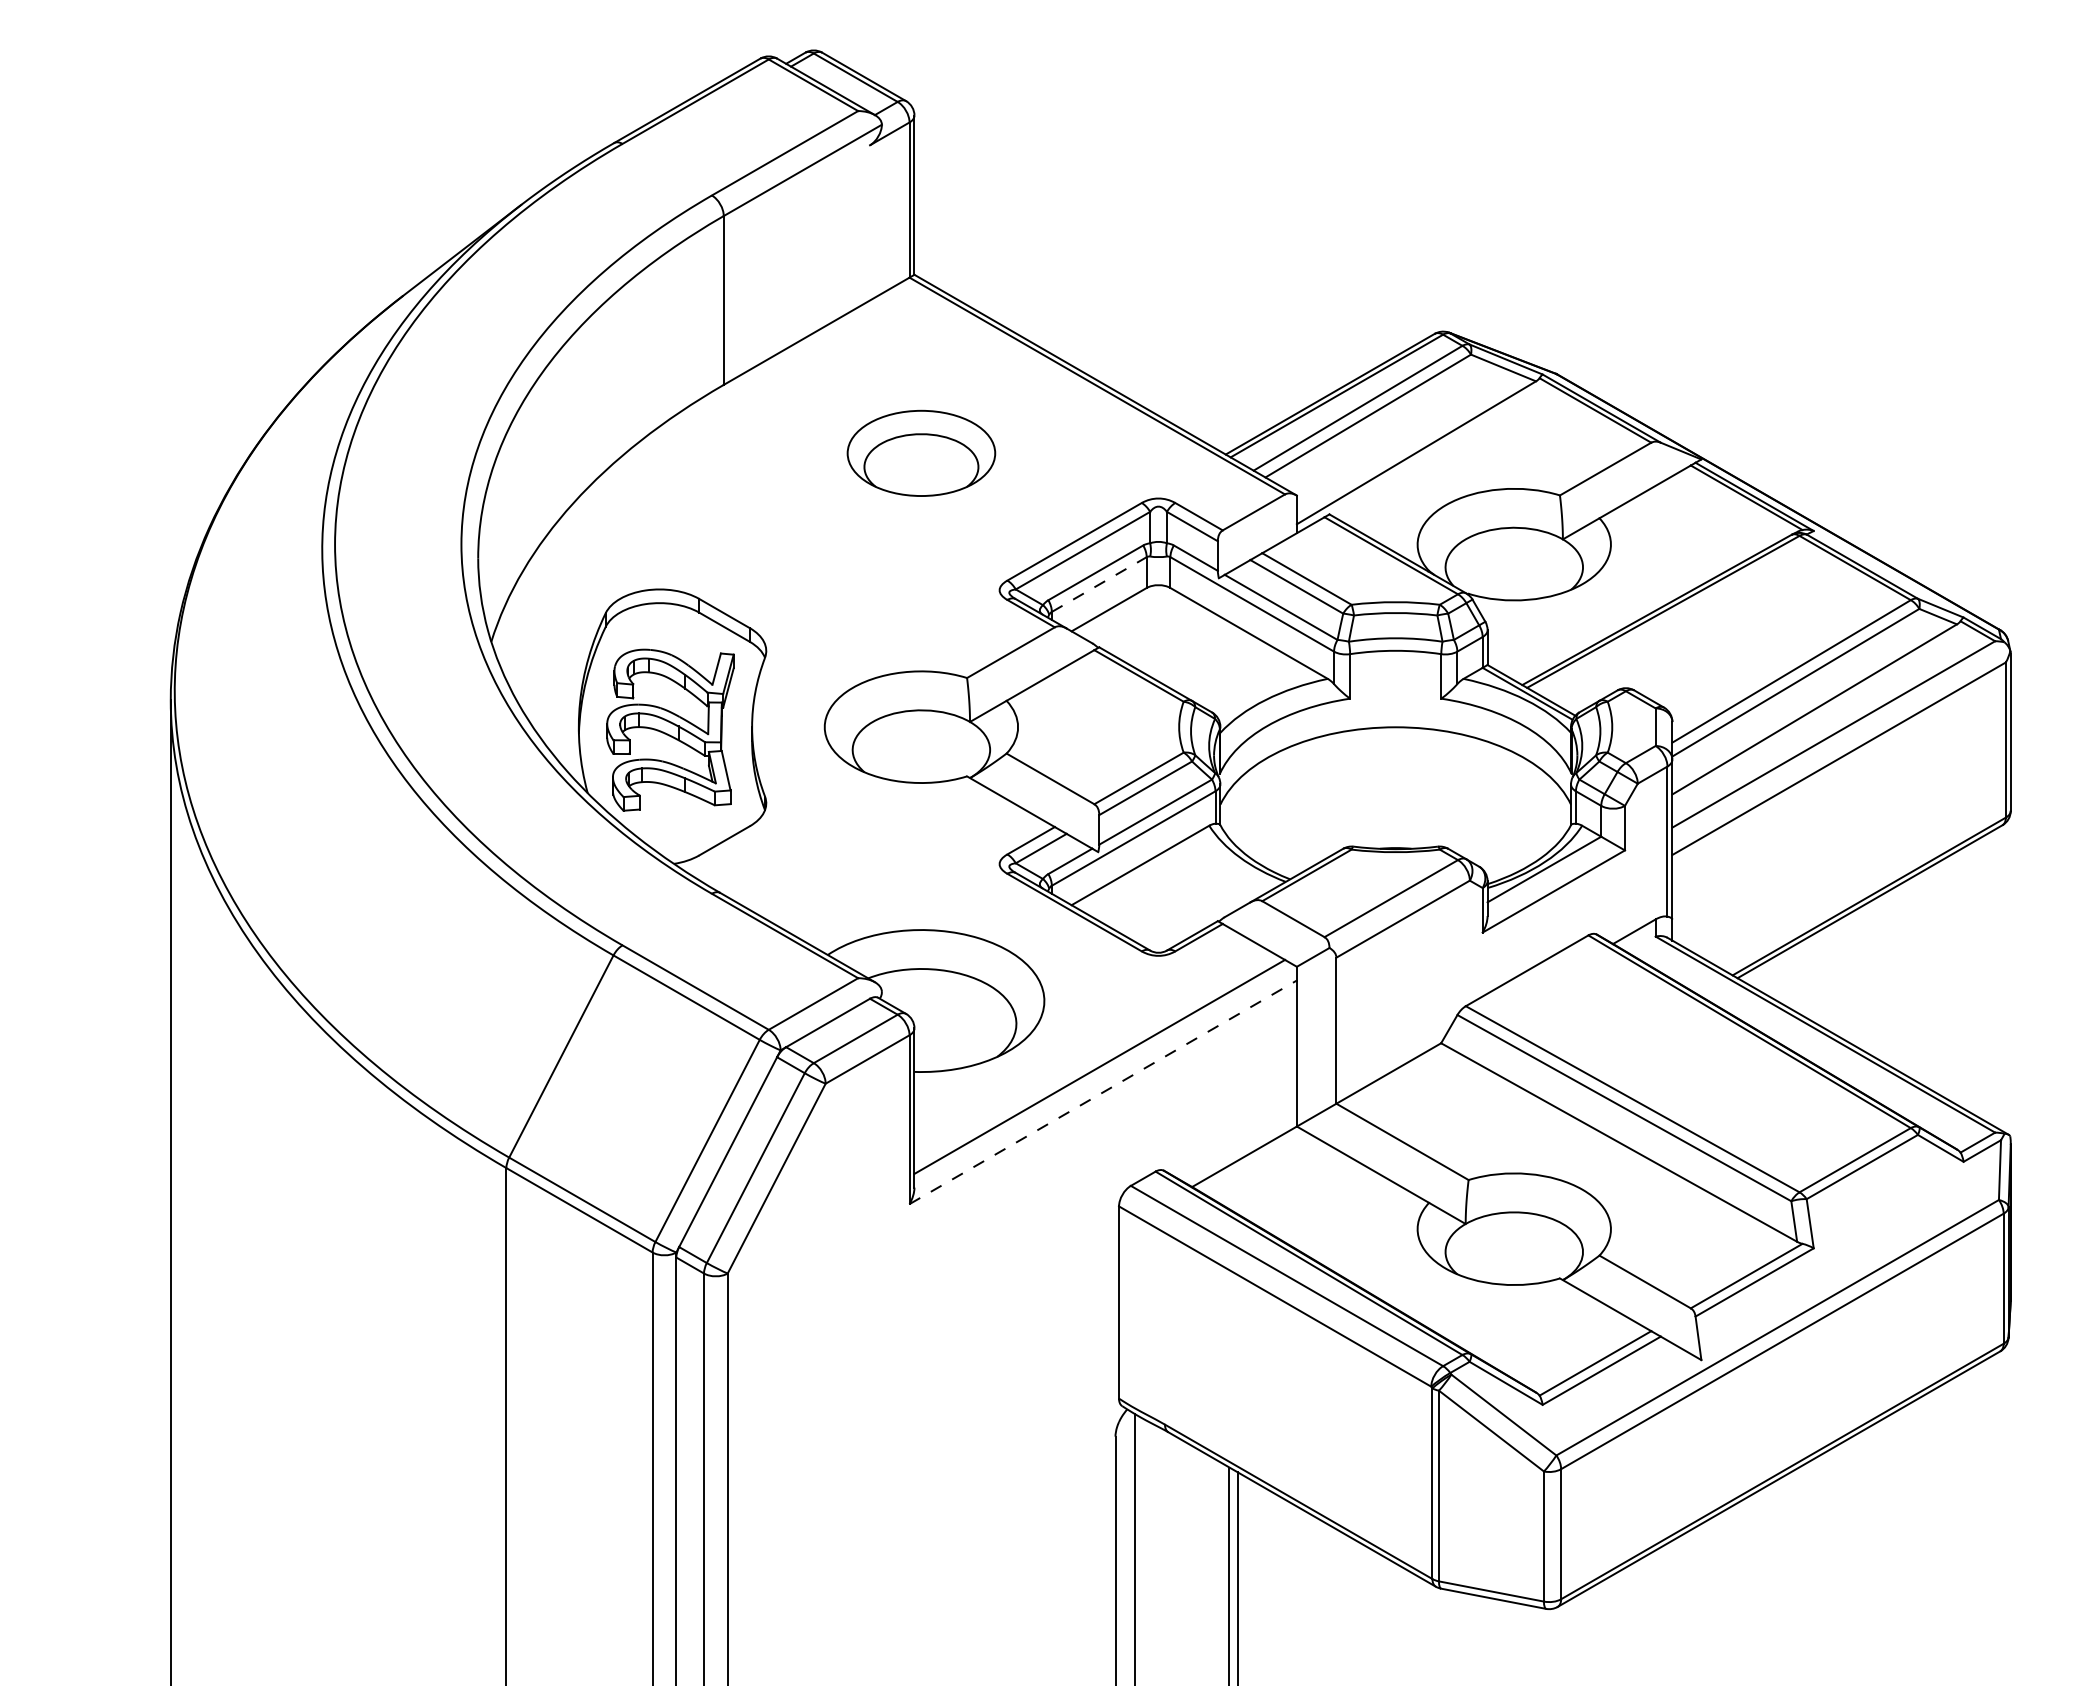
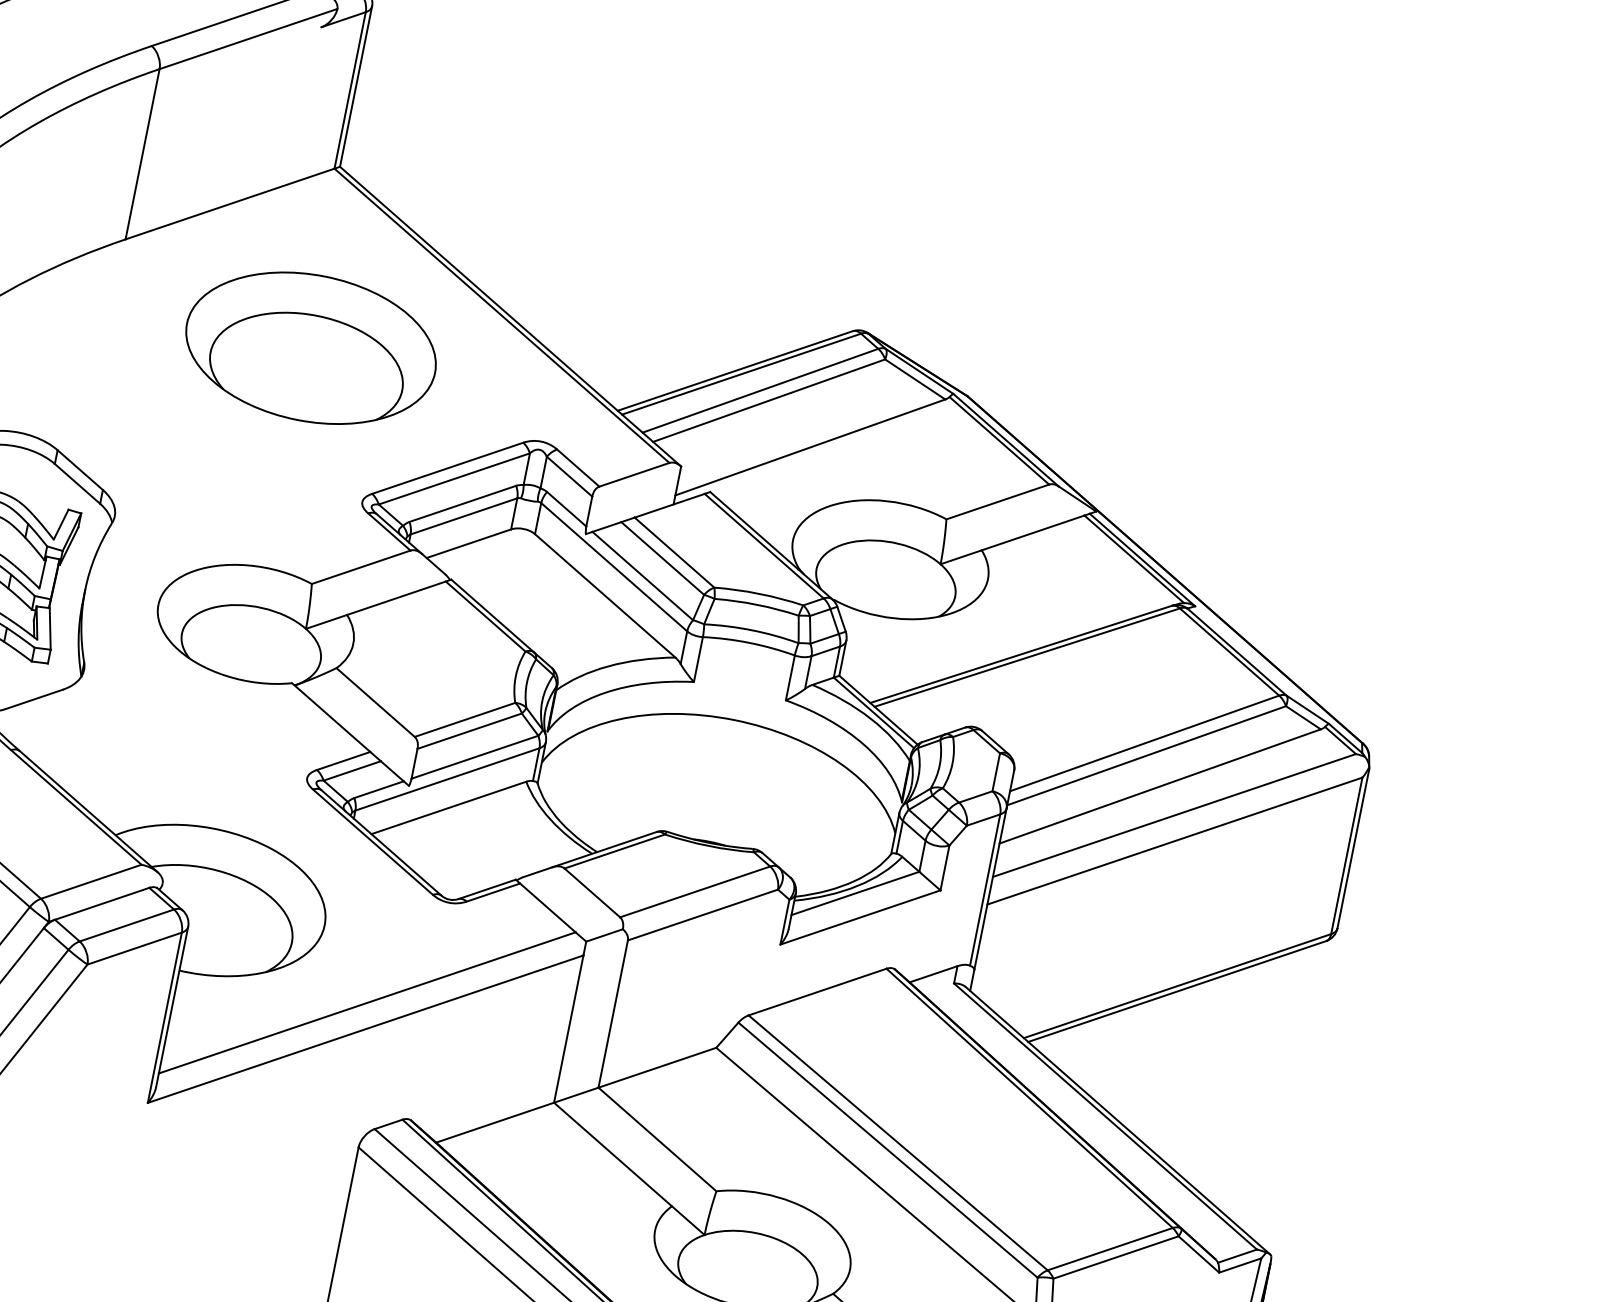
part: (921, 453) -> (311, 348), size x1.67
line: (1099, 584) -> (464, 516), dashed -> solid
line: (1103, 1092) -> (365, 1029), dashed -> solid

